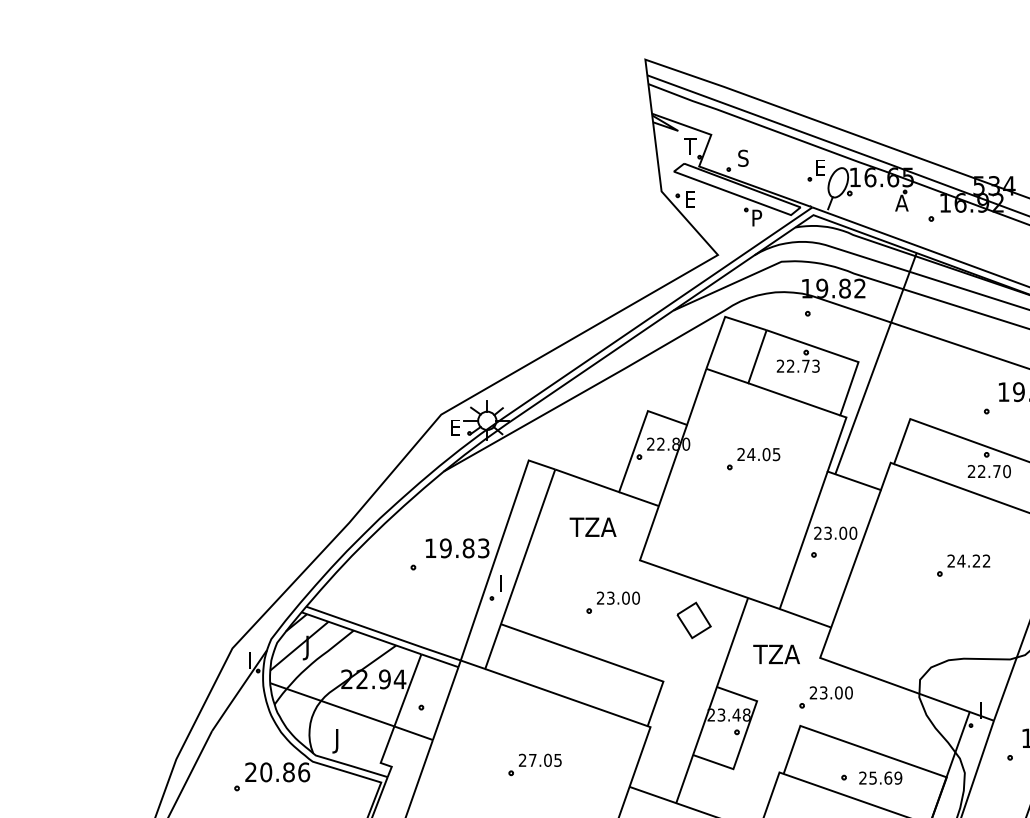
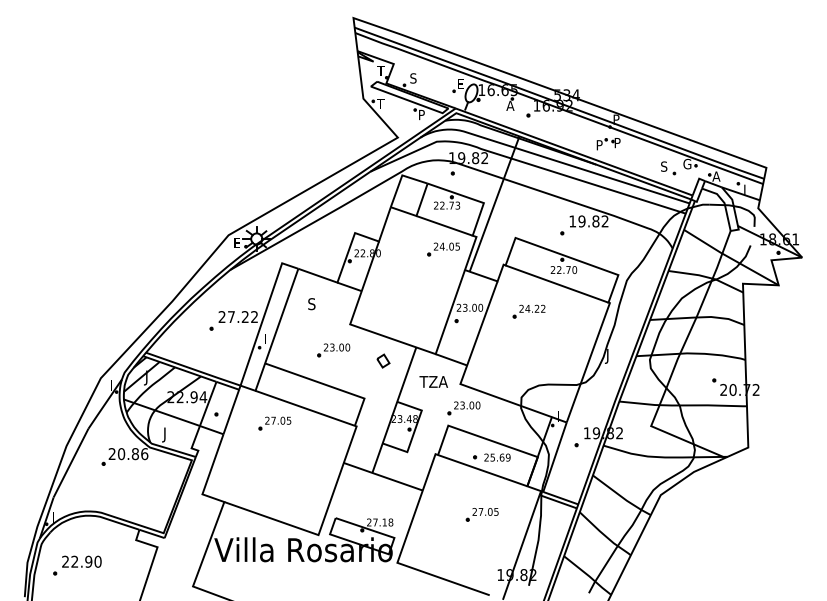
text: (689, 199) -> (380, 103), E -> T
part: (753, 459) -> (443, 249), moved
text: (593, 527) -> (321, 304), TZA -> S
text: (457, 549) -> (238, 317), 19.83 -> 27.22
part: (962, 565) -> (528, 311), moved
part: (694, 619) -> (383, 360), size x0.6
part: (534, 764) -> (274, 423), moved

